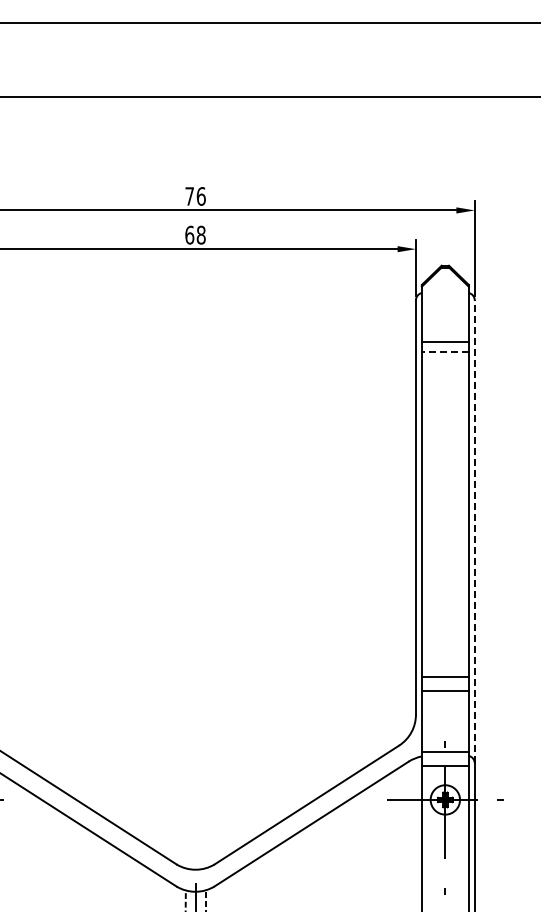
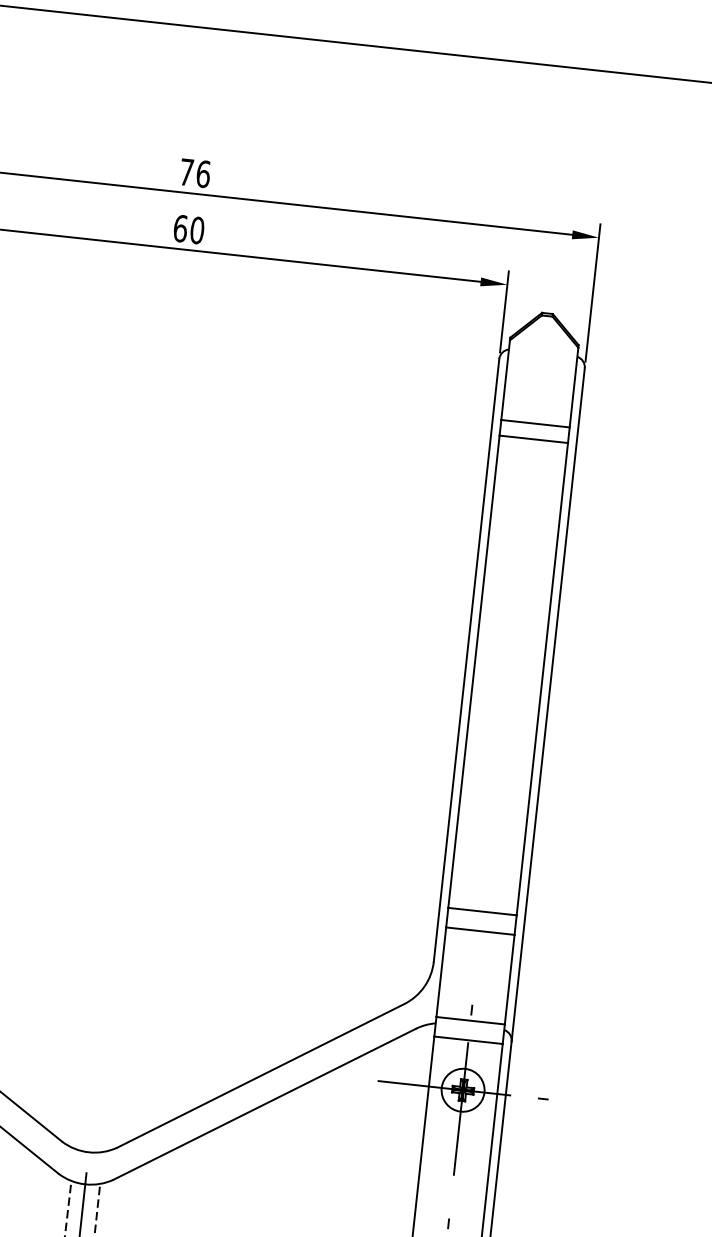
text: (200, 235) -> (196, 230), 68 -> 60
line: (445, 352) -> (533, 439), dashed -> solid
line: (474, 531) -> (547, 704), dashed -> solid

